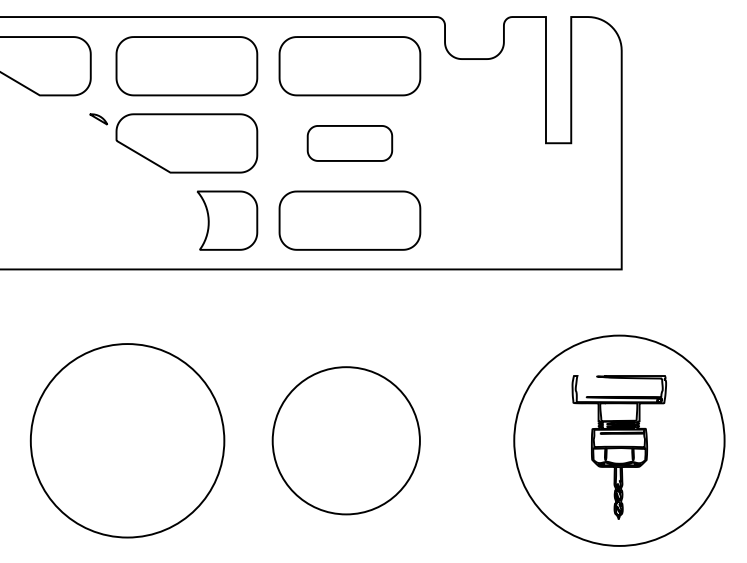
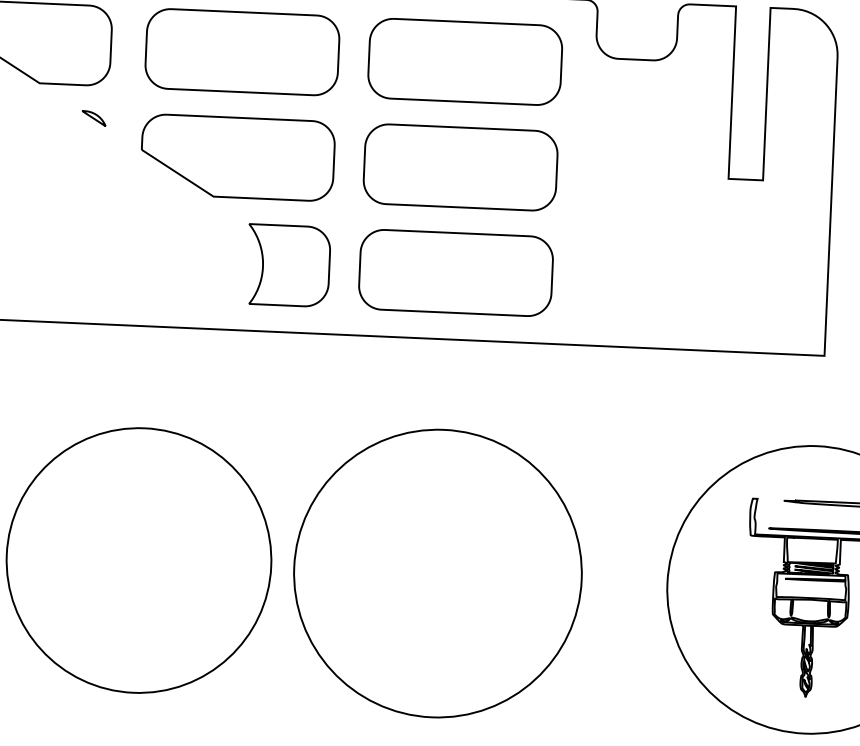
part: (98, 119) -> (93, 118), moved
part: (349, 143) -> (460, 167), size x1.67
circle: (346, 440) -> (438, 573), size x1.43

